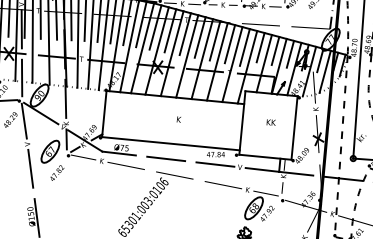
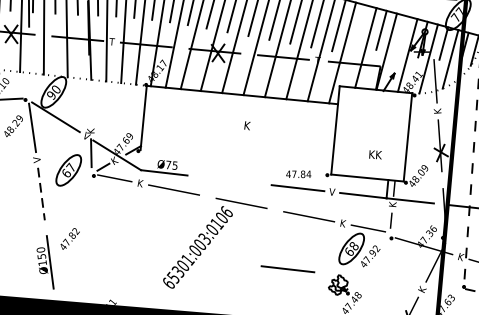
line: (260, 47) -> (360, 25), removed
line: (290, 53) -> (402, 33), removed
line: (21, 77) -> (28, 67), removed
line: (65, 98) -> (89, 96), removed
text: (270, 122) -> (374, 154), moved
line: (170, 143) -> (235, 158), removed
line: (165, 158) -> (287, 268), moved
line: (30, 169) -> (41, 195), solid -> dashed
text: (57, 172) -> (70, 238), moved

